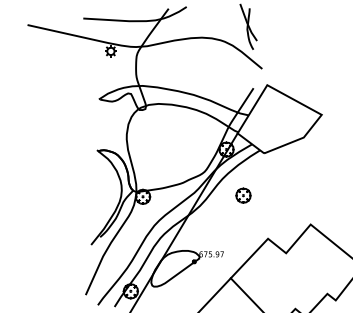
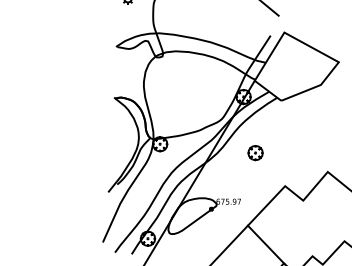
part: (243, 195) -> (255, 152), moved

